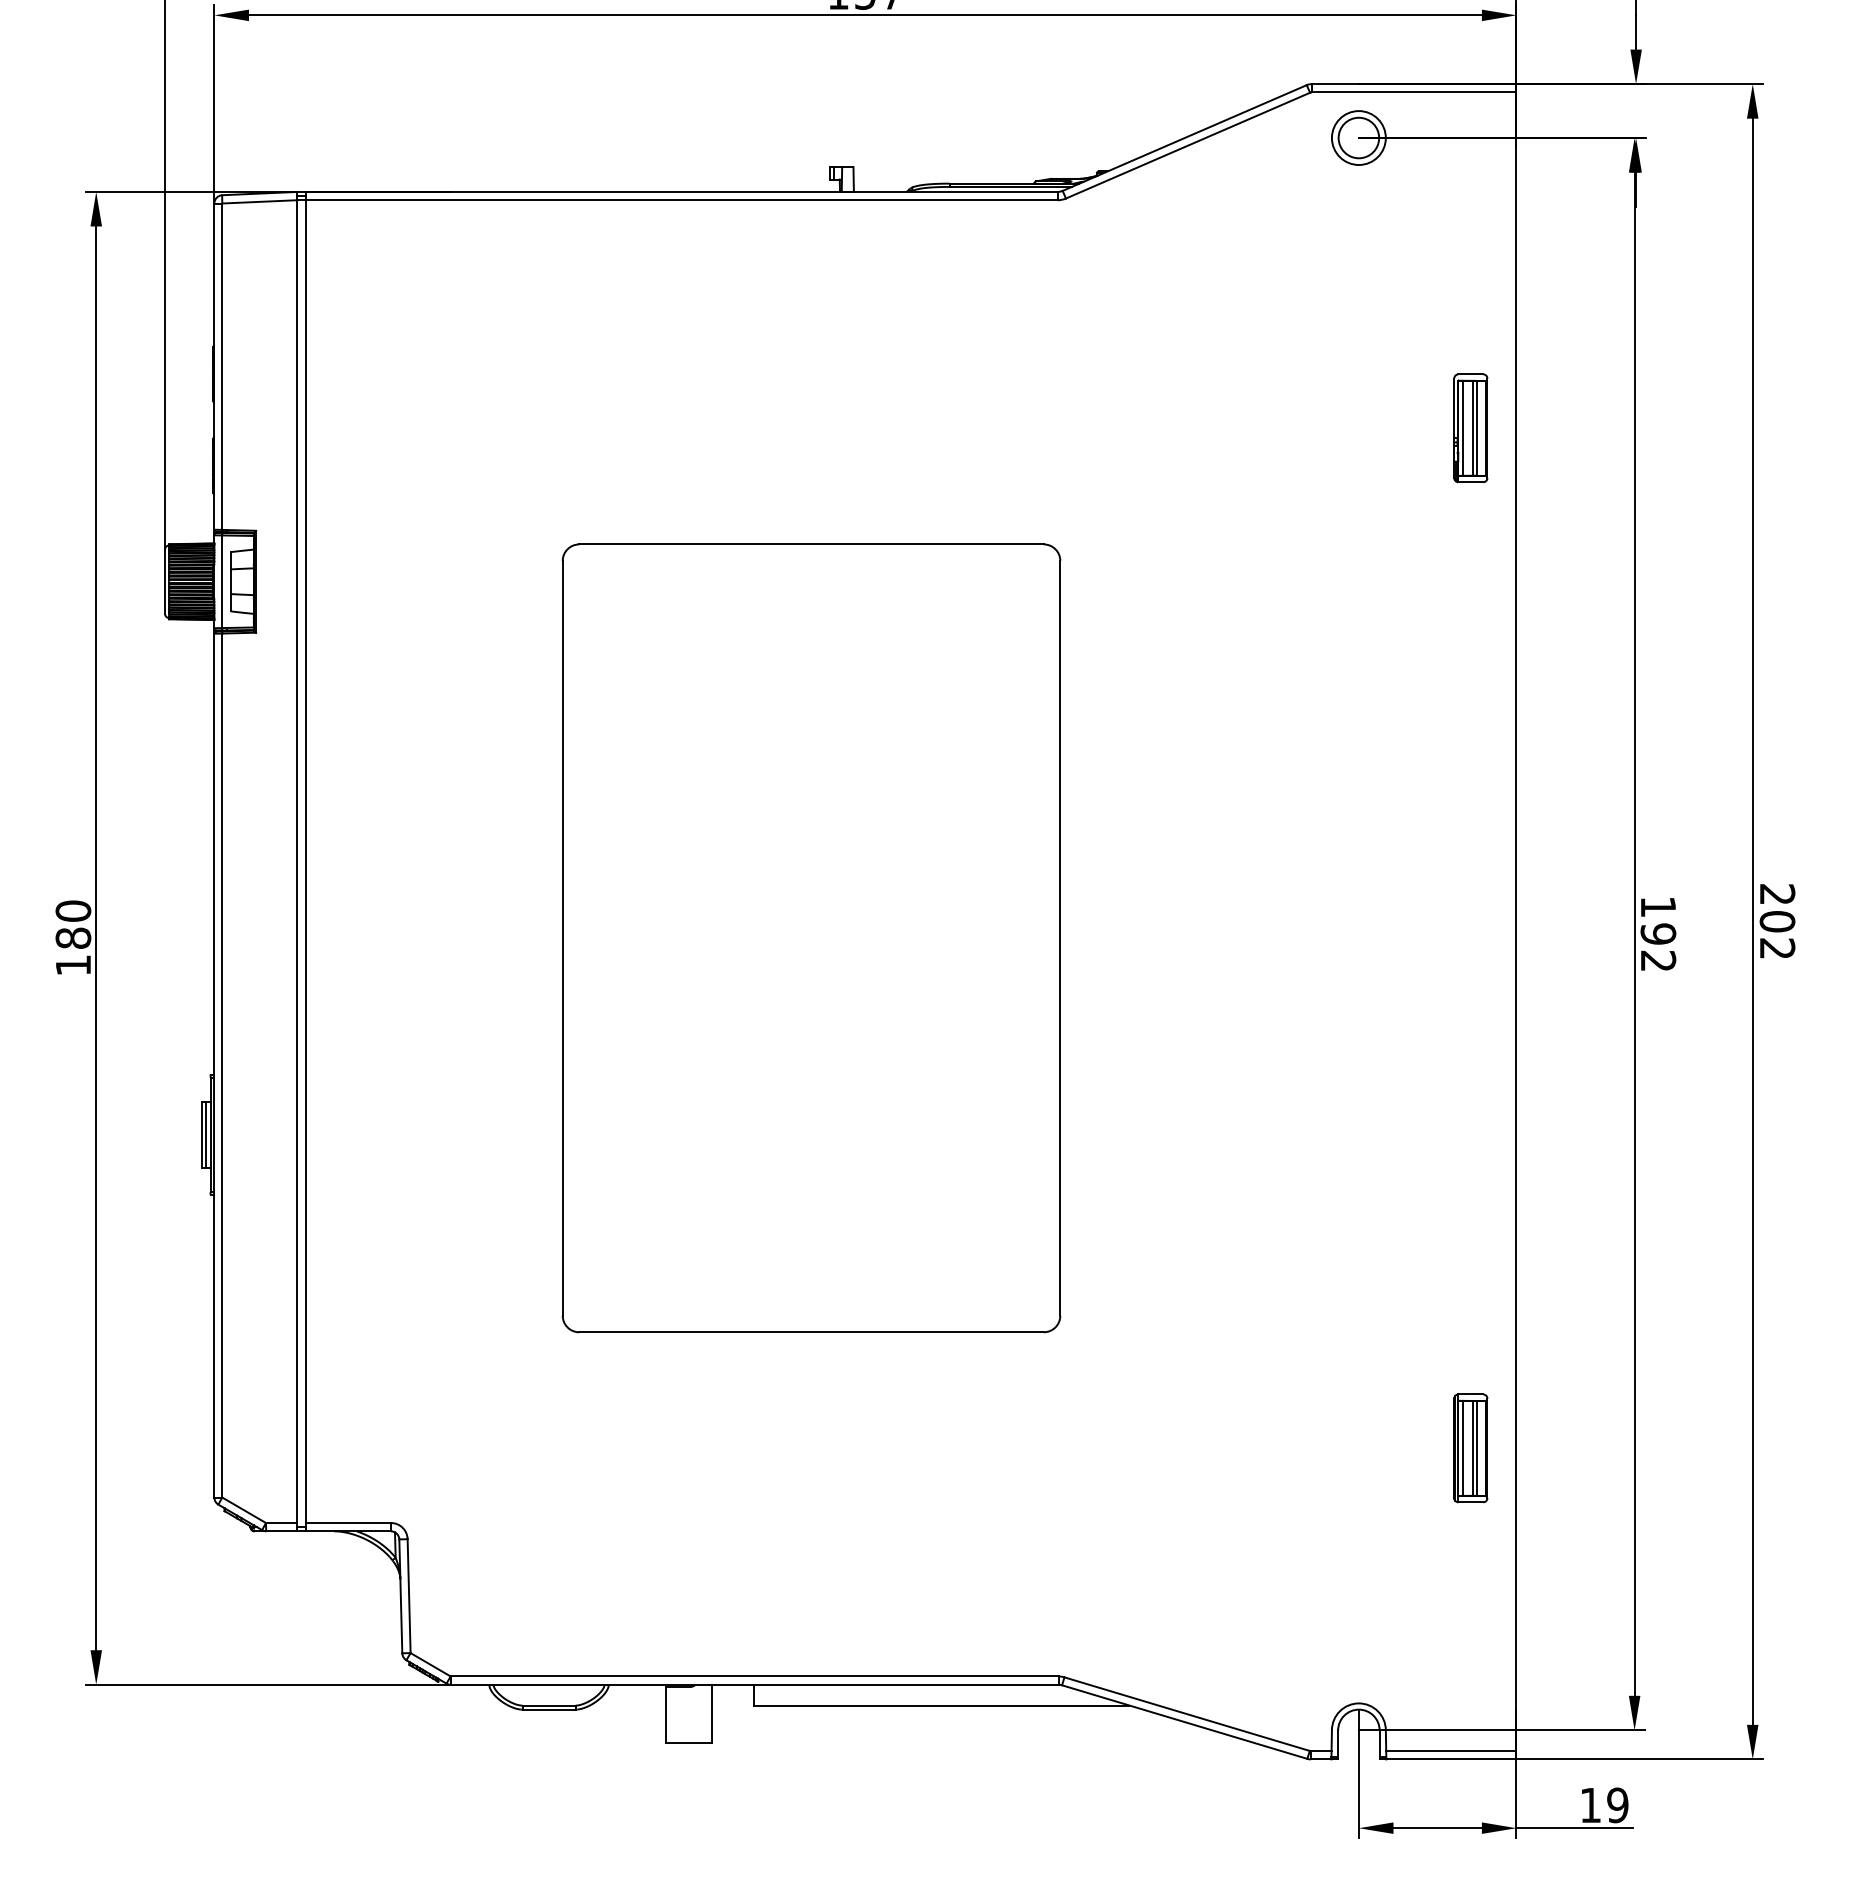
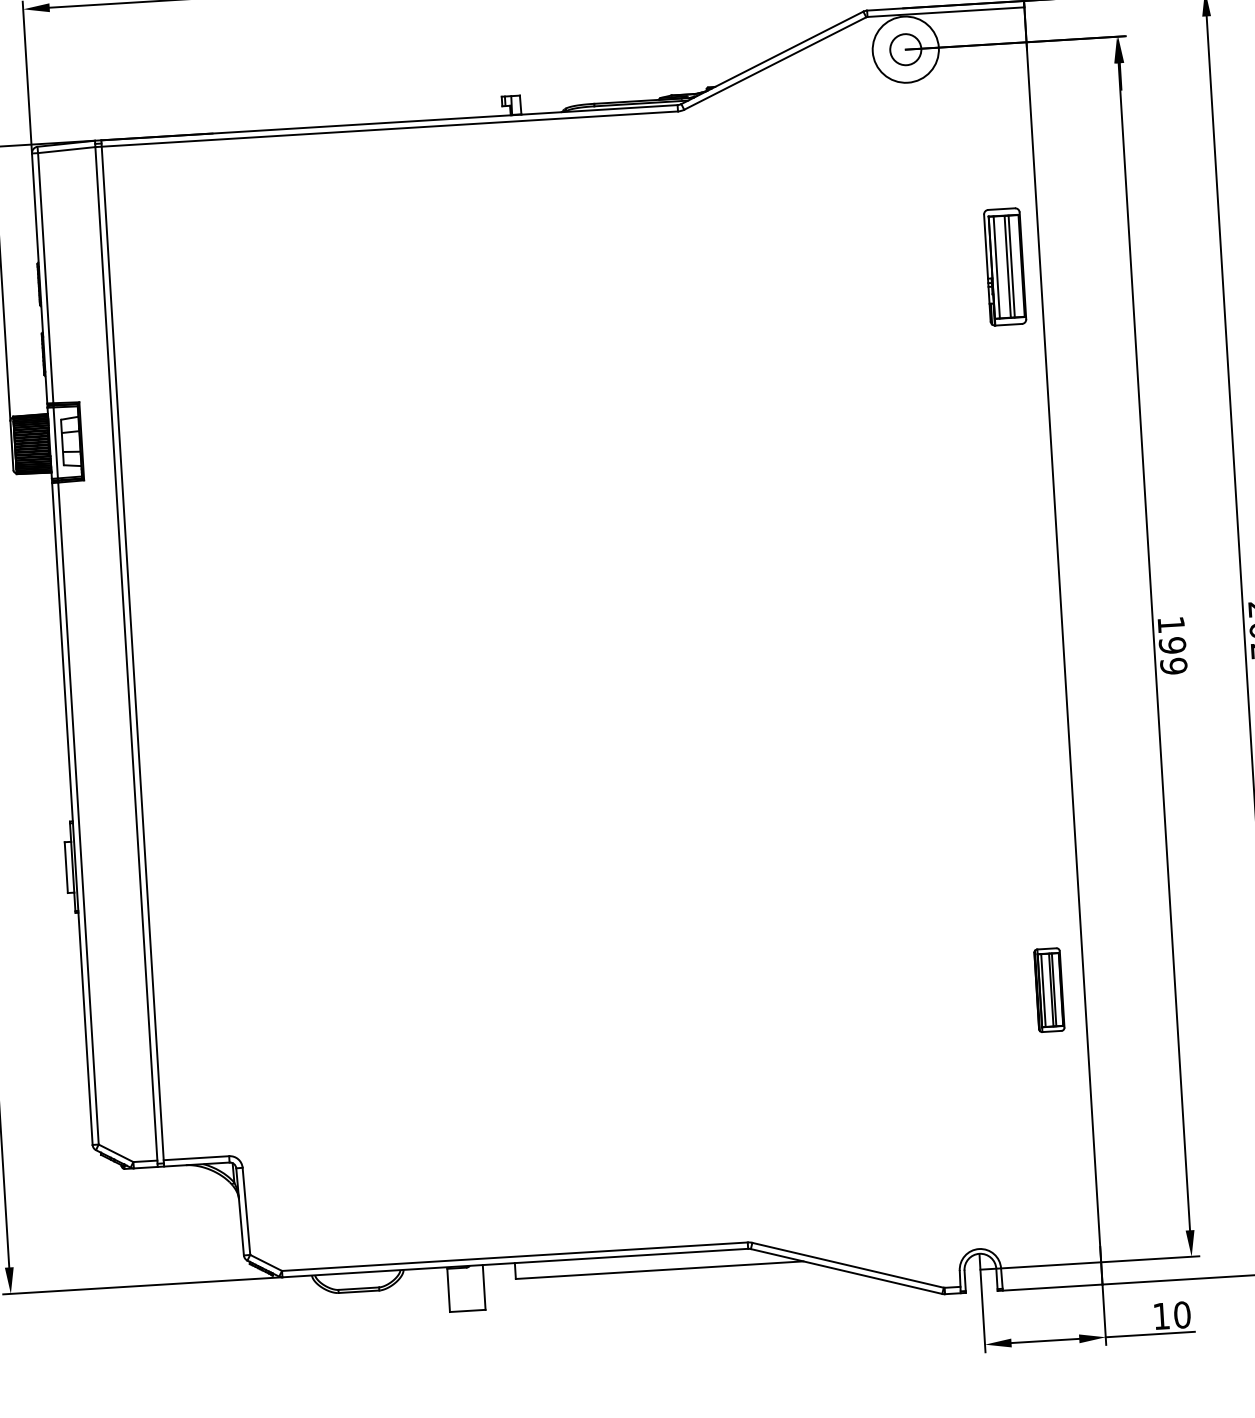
circle: (1358, 138) -> (905, 50), size x1.6
part: (1470, 427) -> (1004, 266), size x1.4
part: (811, 938) -> (523, 688), removed
text: (1658, 960) -> (1173, 665), 192 -> 199
line: (206, 1134) -> (69, 867), removed
part: (1470, 1448) -> (1049, 990), moved
line: (1451, 1751) -> (1052, 1281), removed
text: (1617, 1805) -> (1182, 1315), 19 -> 10

